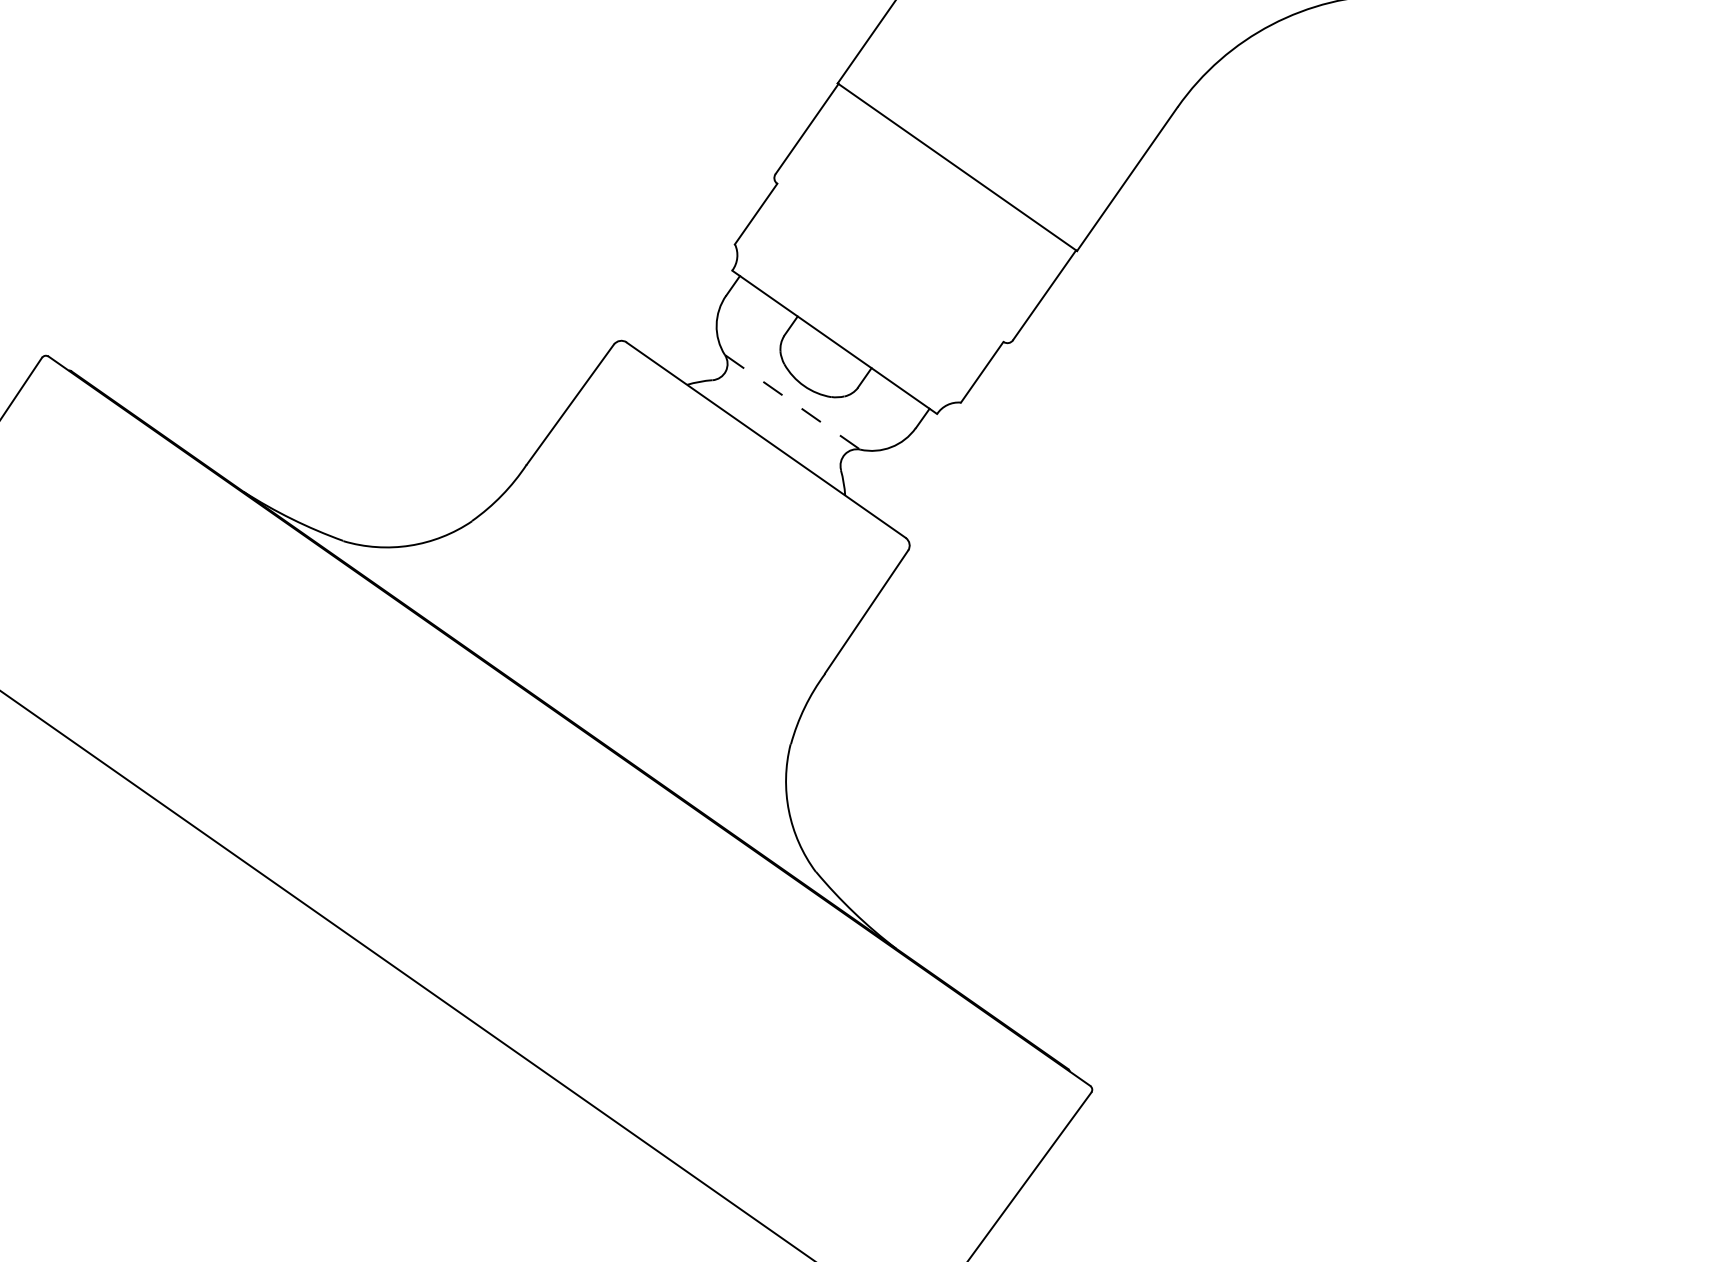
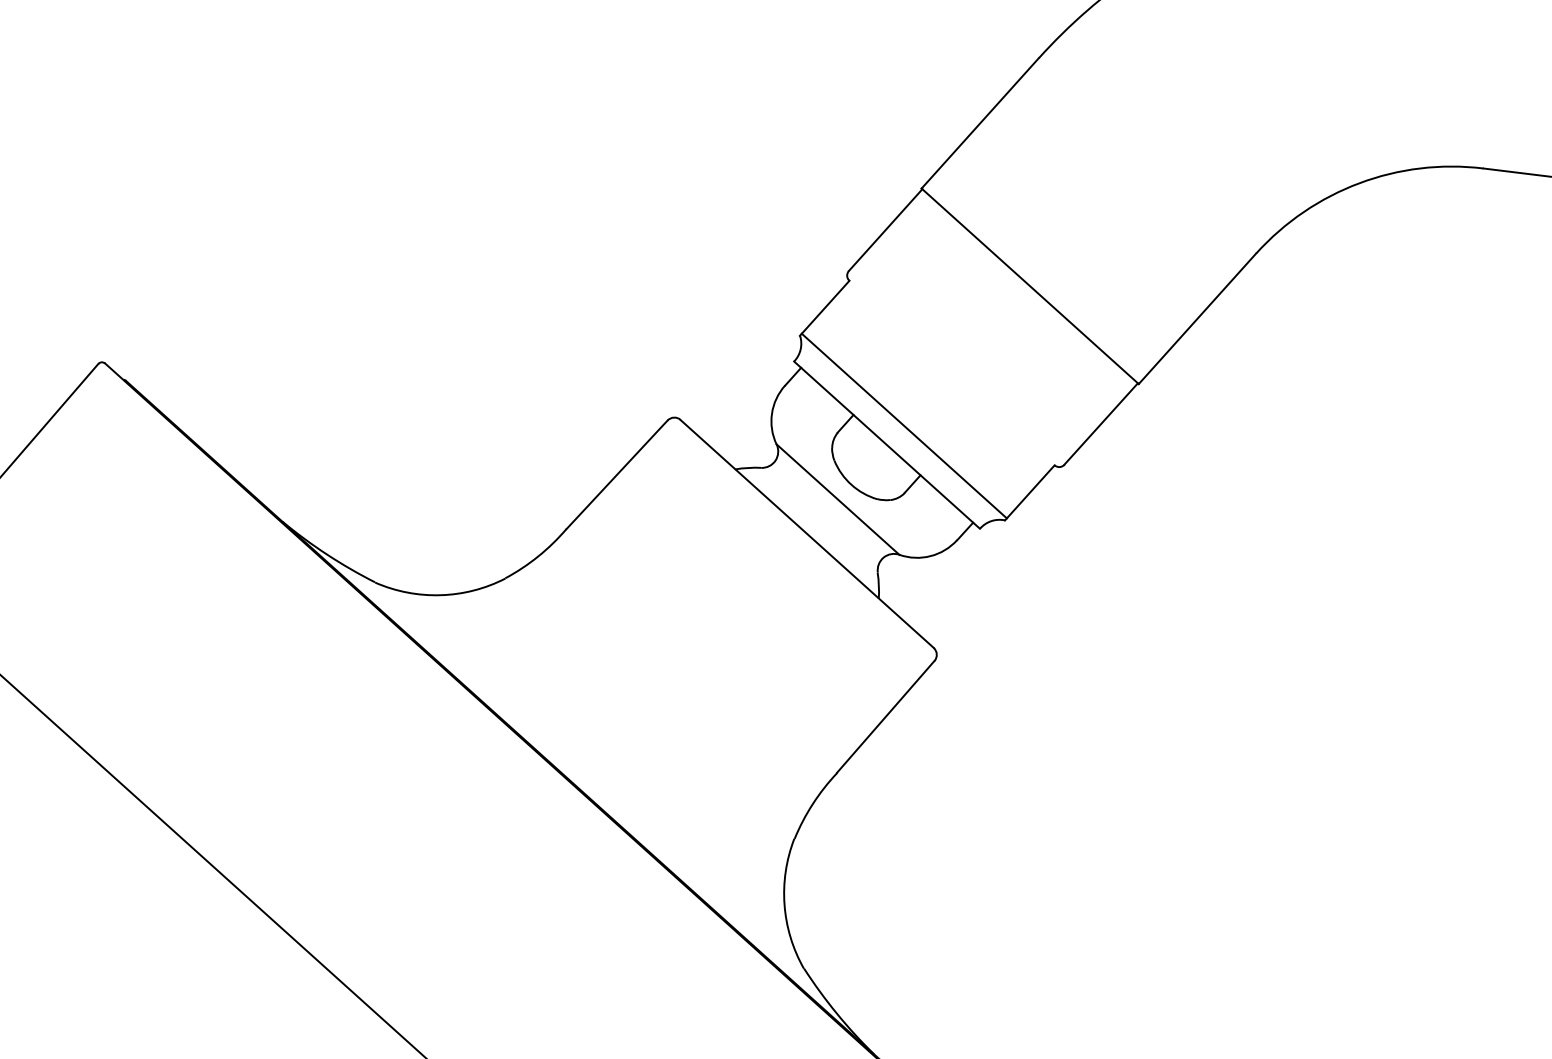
line: (849, 321) -> (904, 426), added
line: (792, 402) -> (837, 499), dashed -> solid

